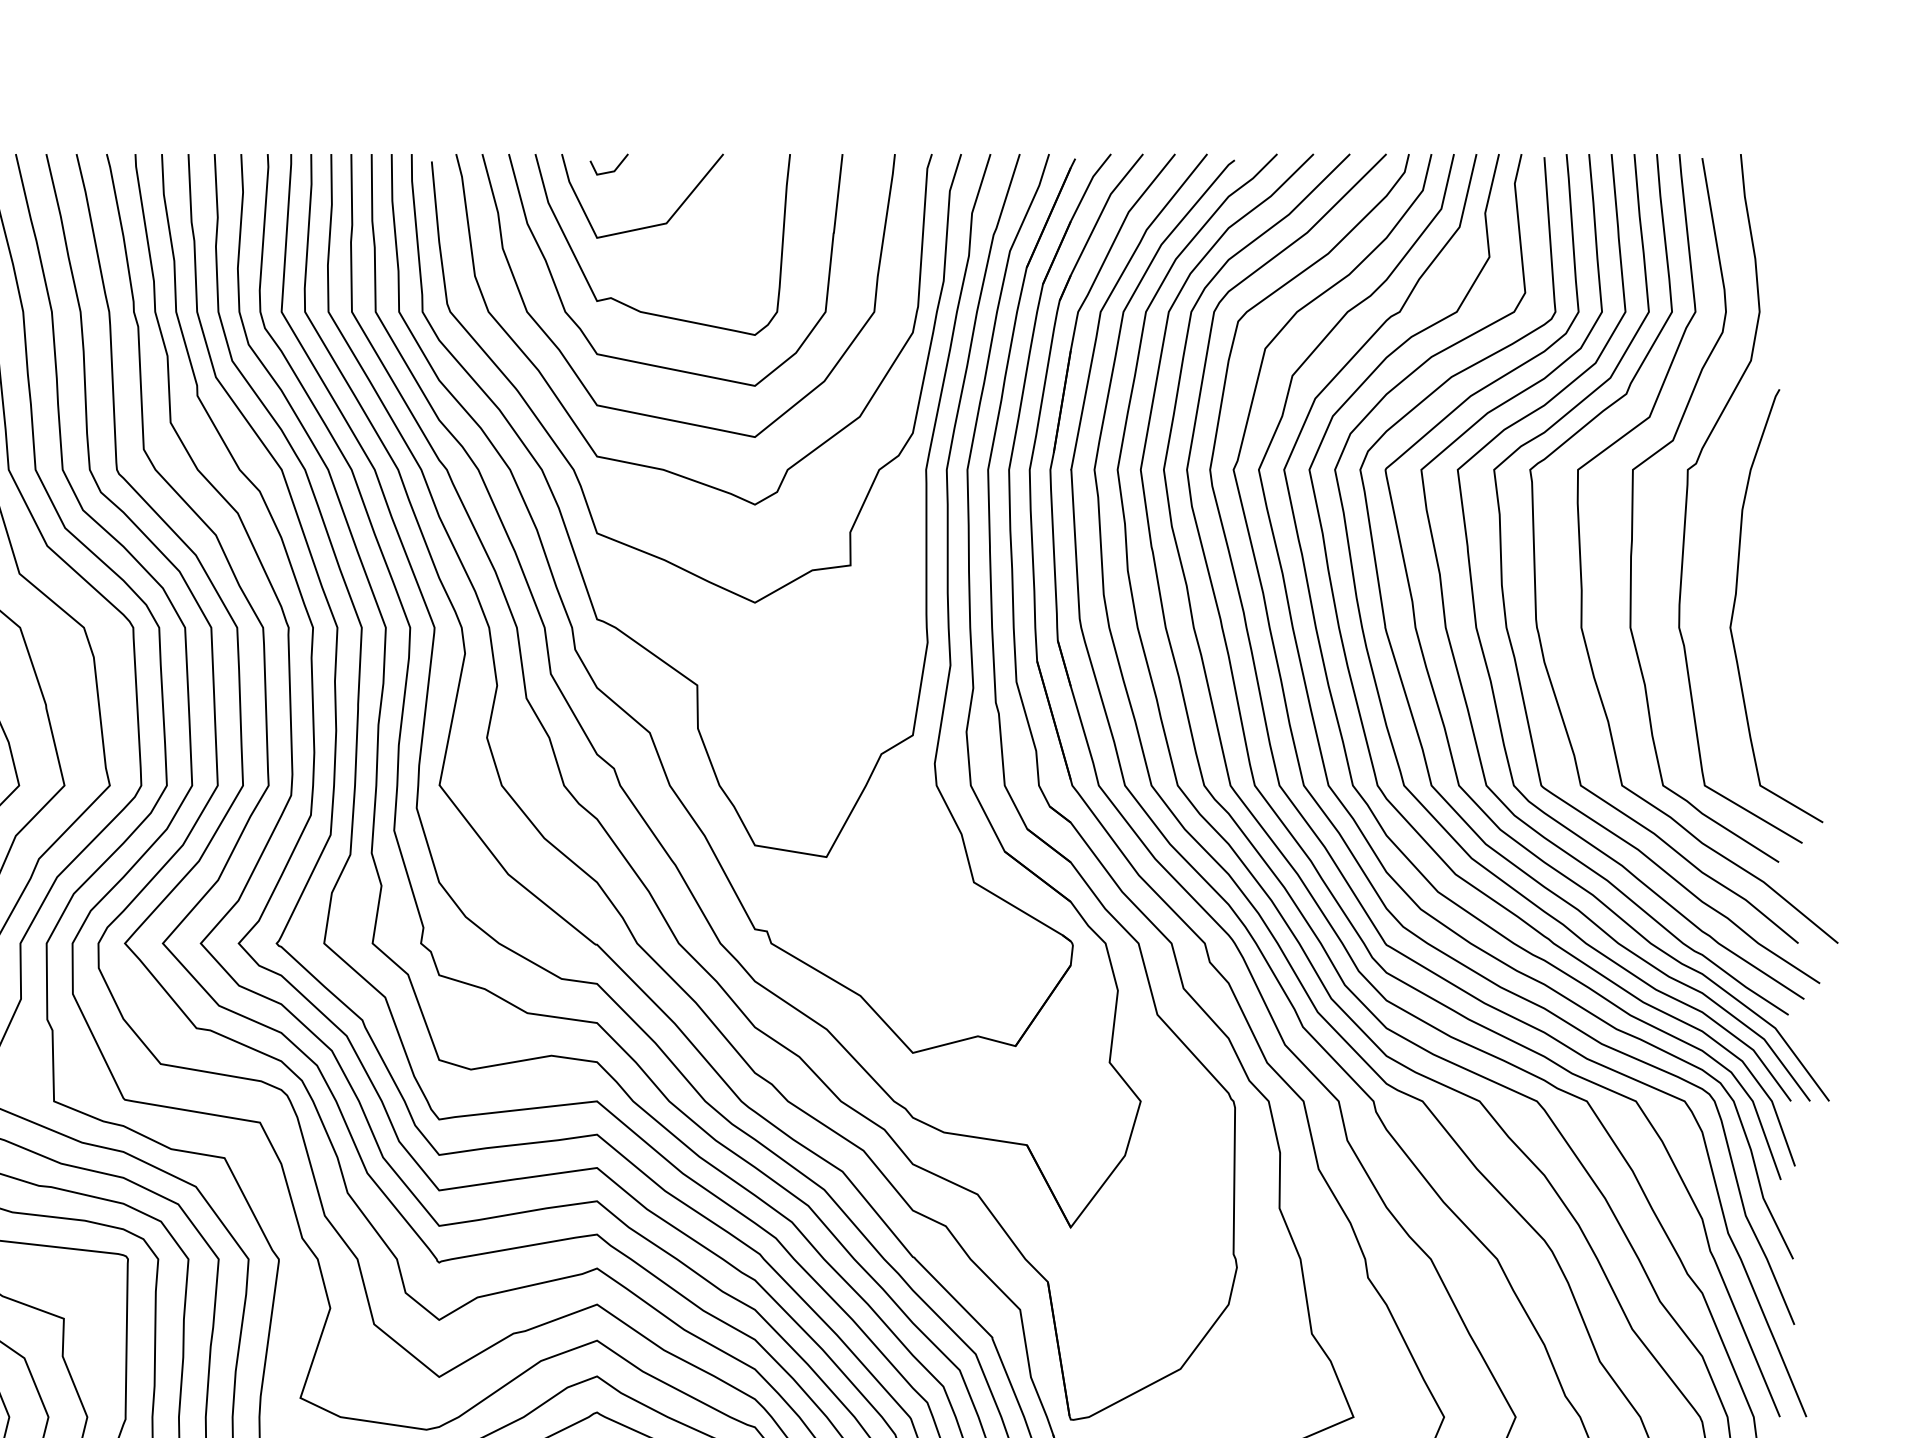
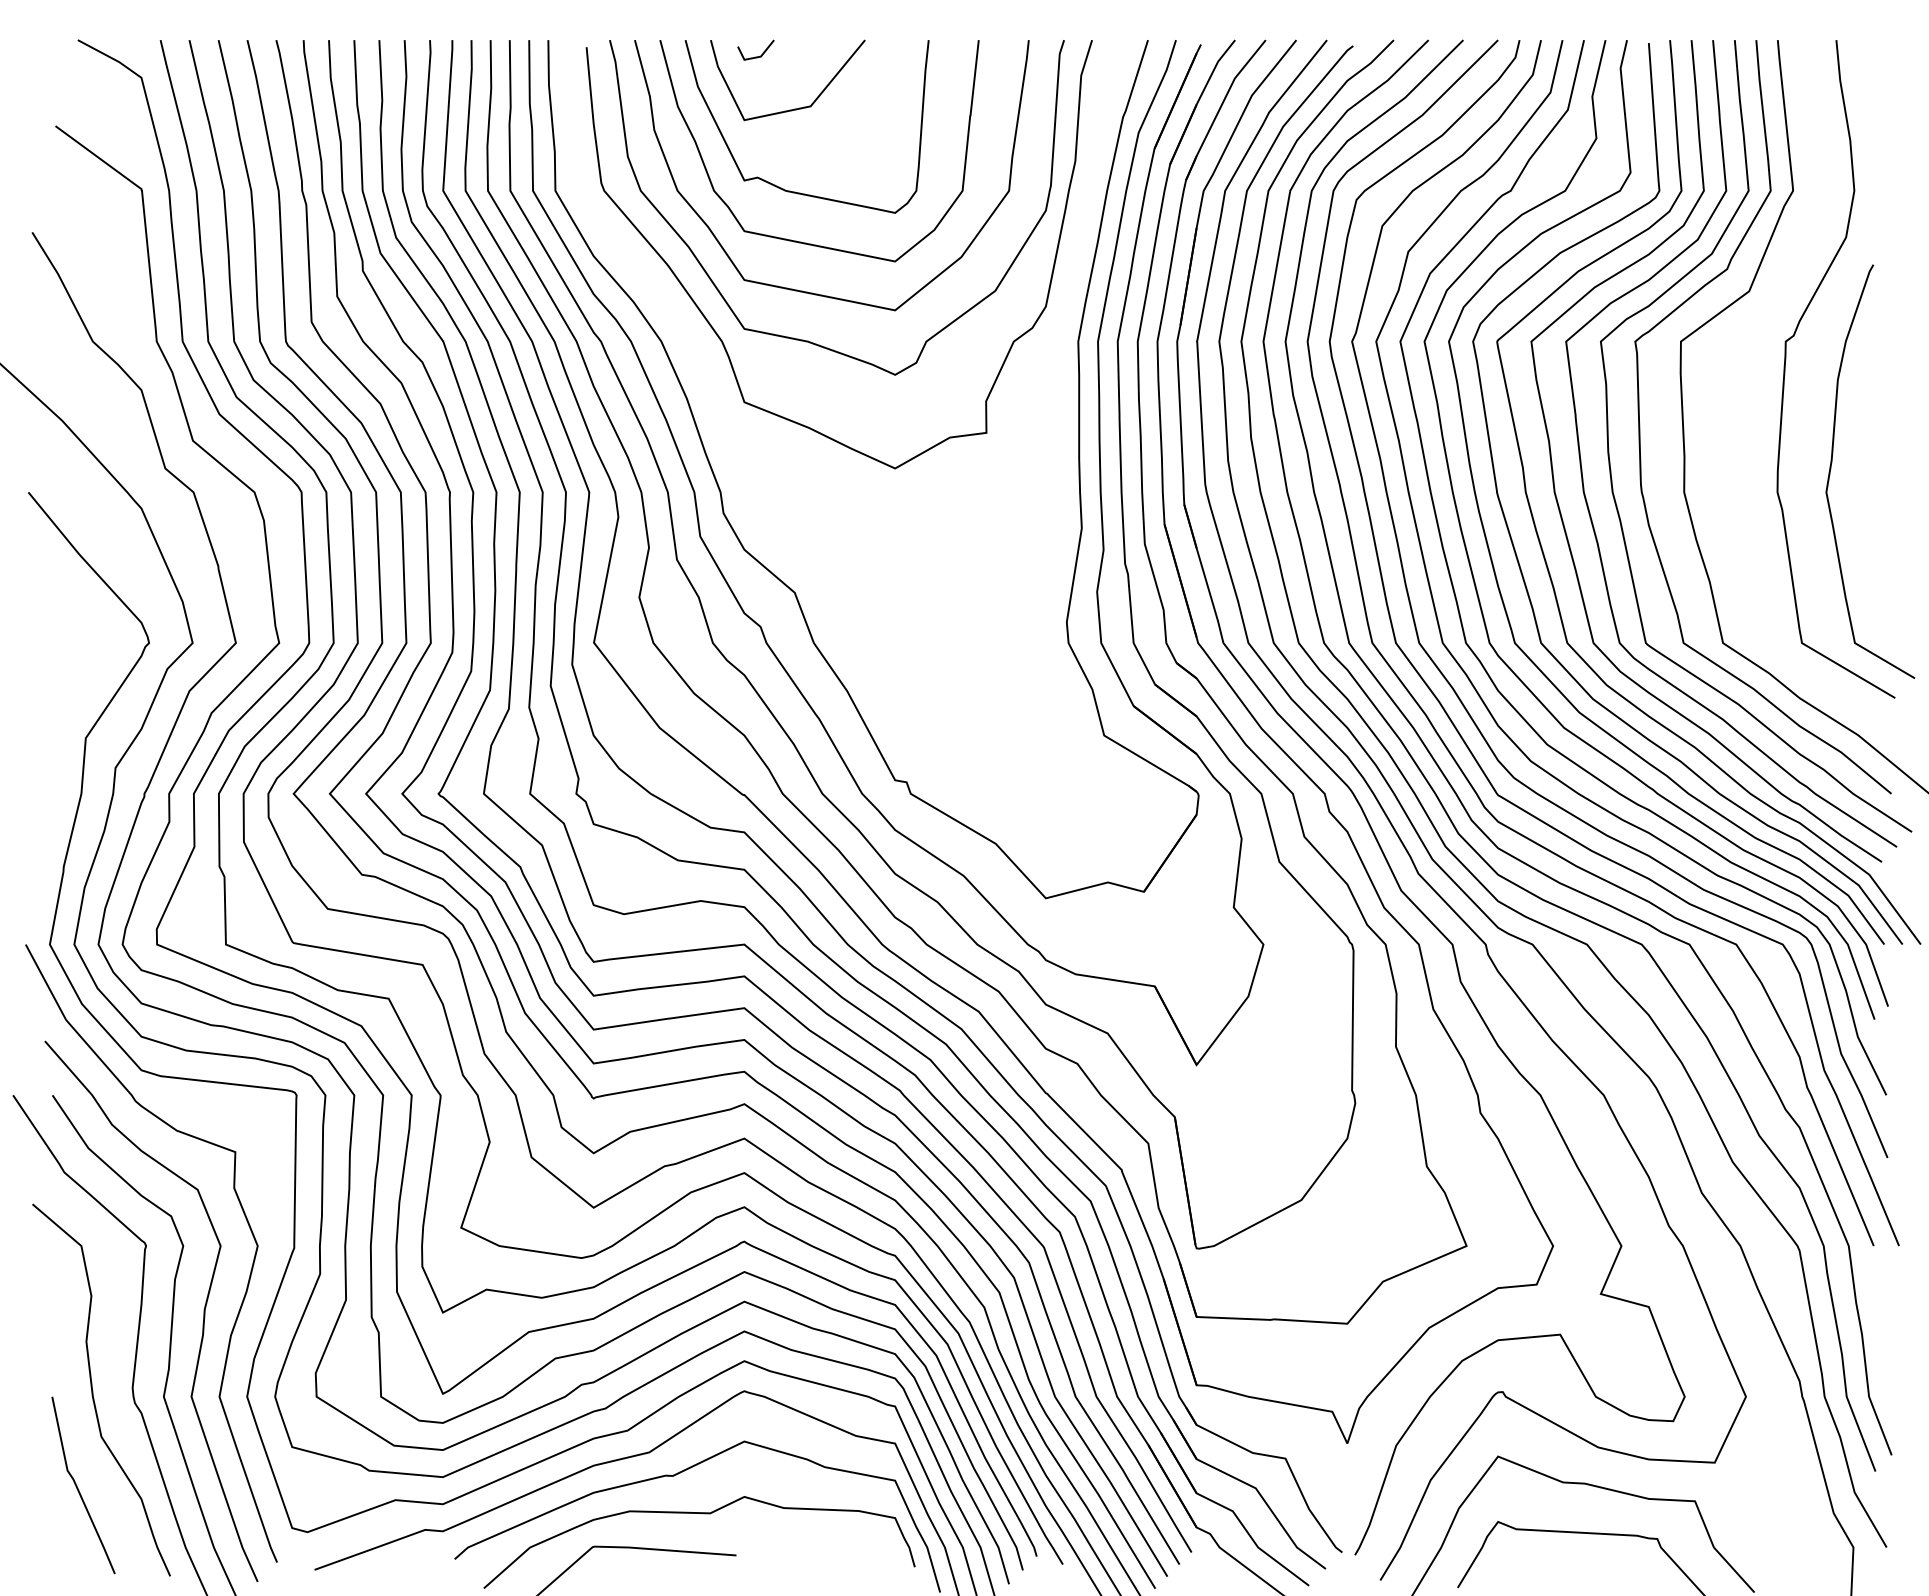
curve: (1633, 510) -> (1733, 380), removed
curve: (574, 548) -> (722, 416), removed

